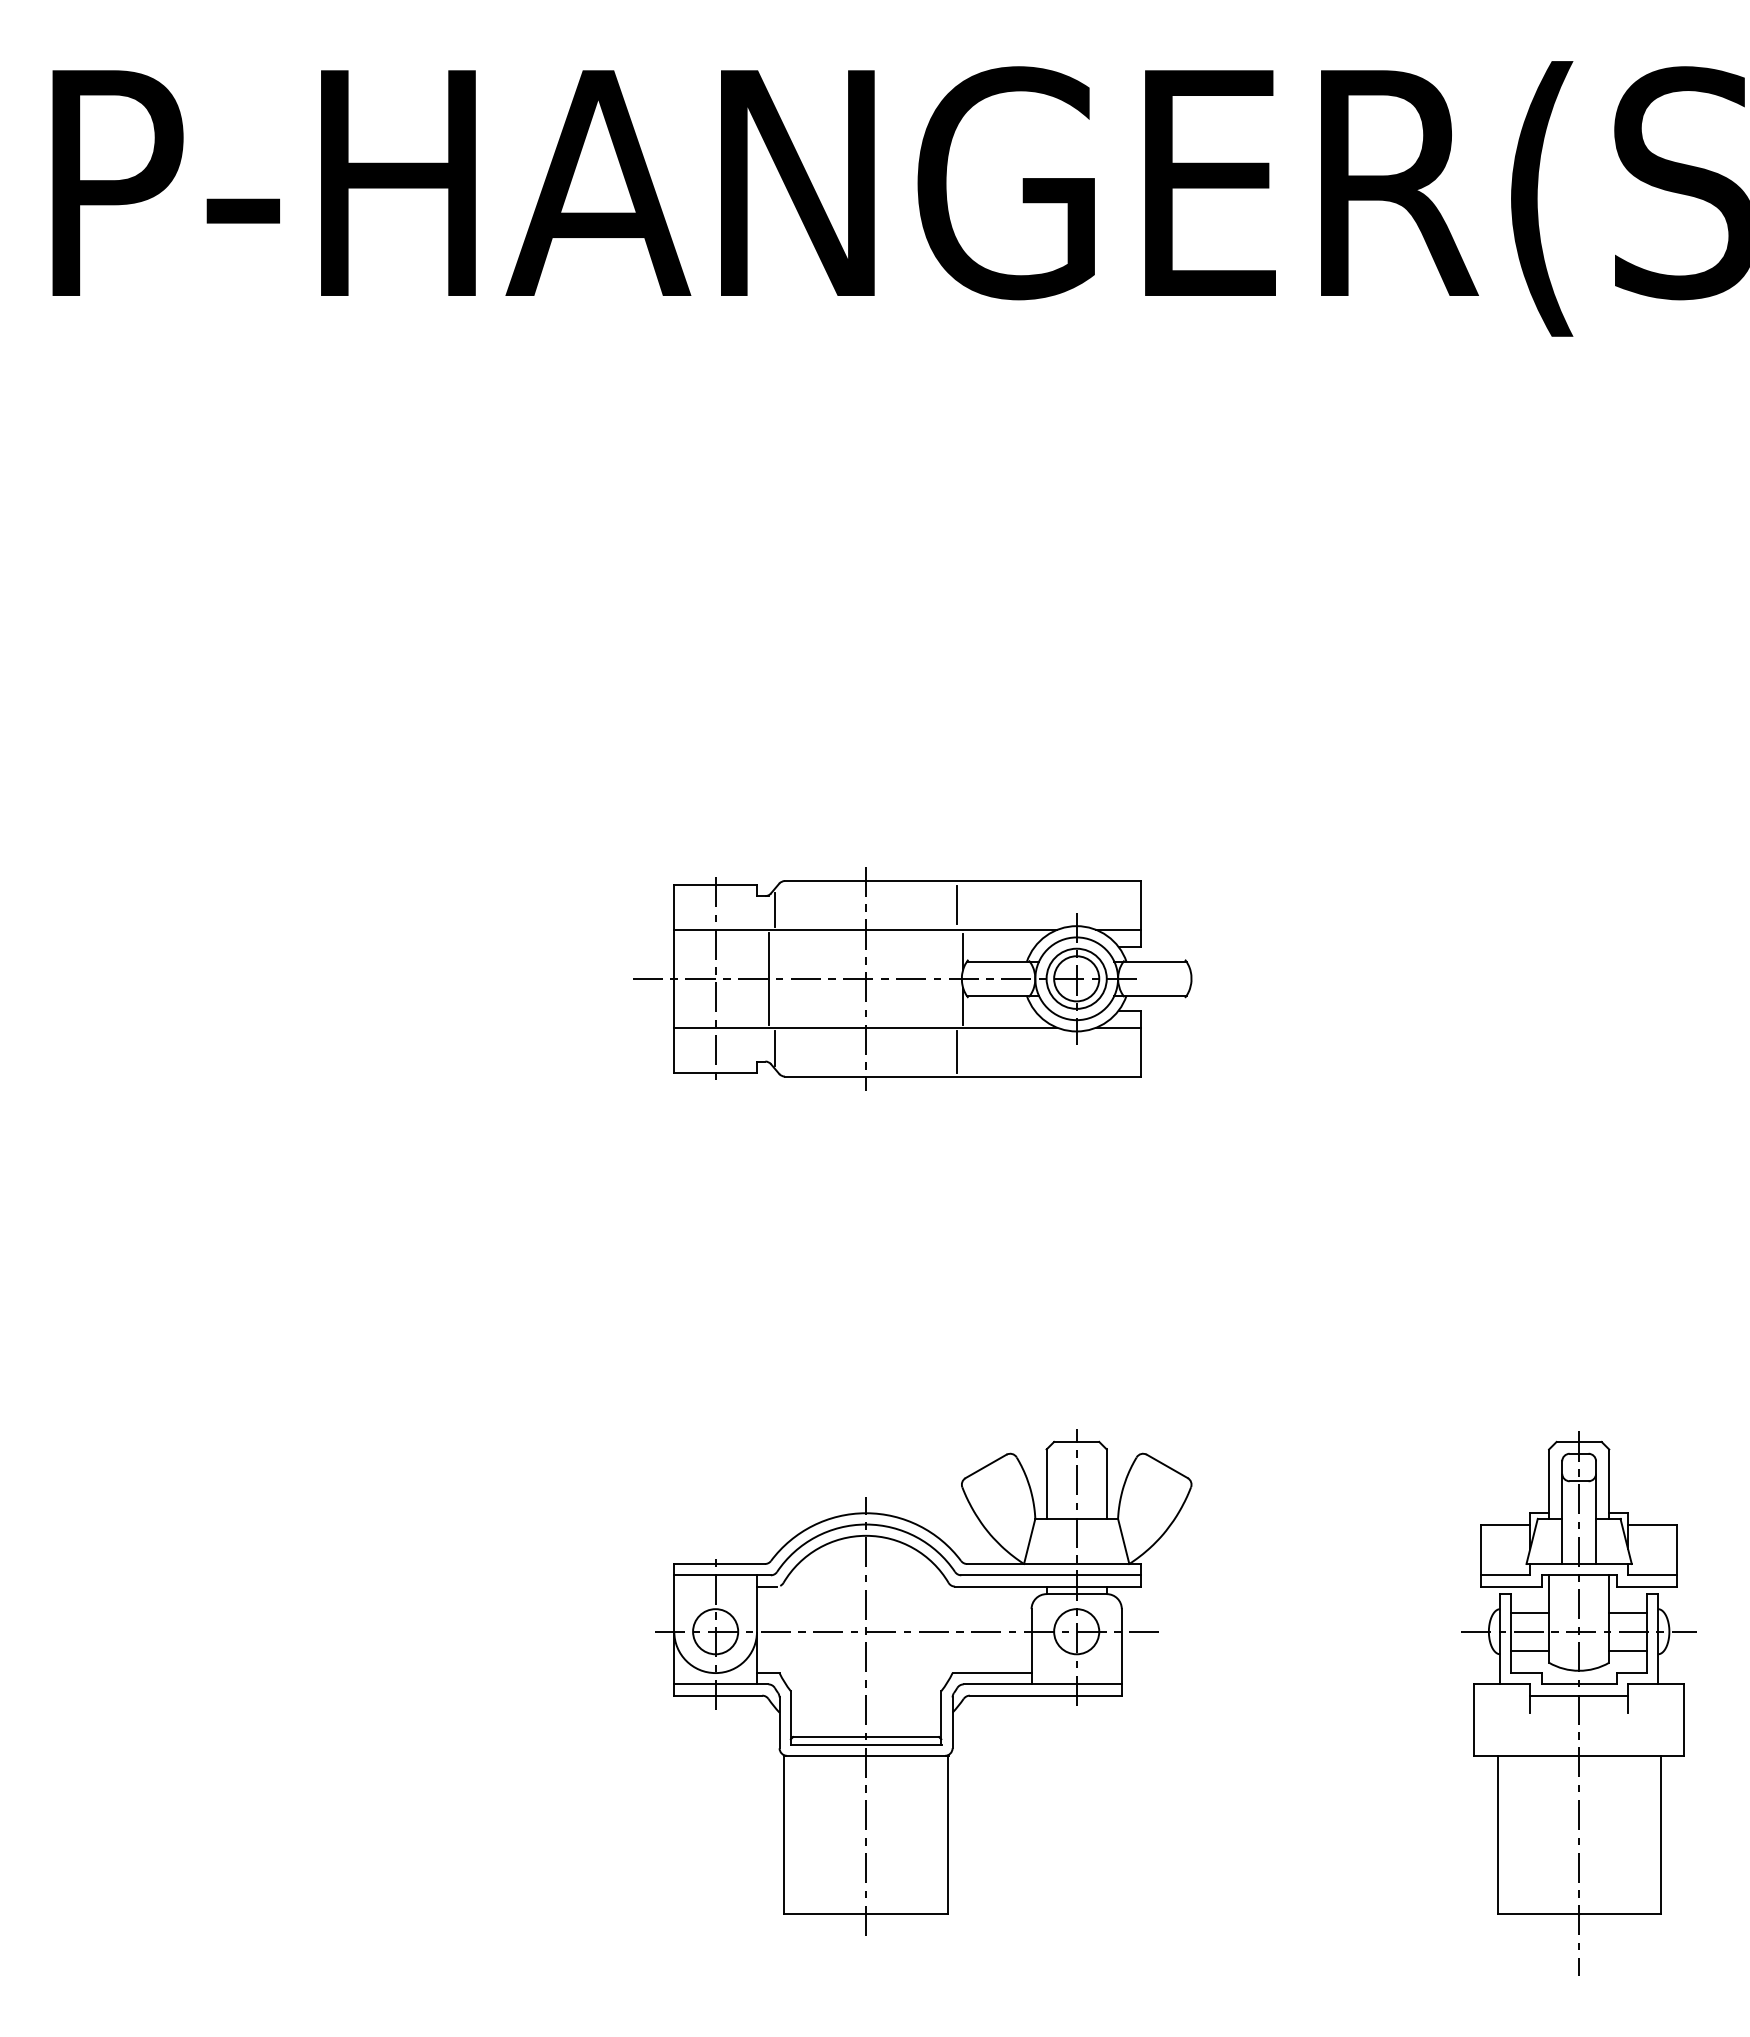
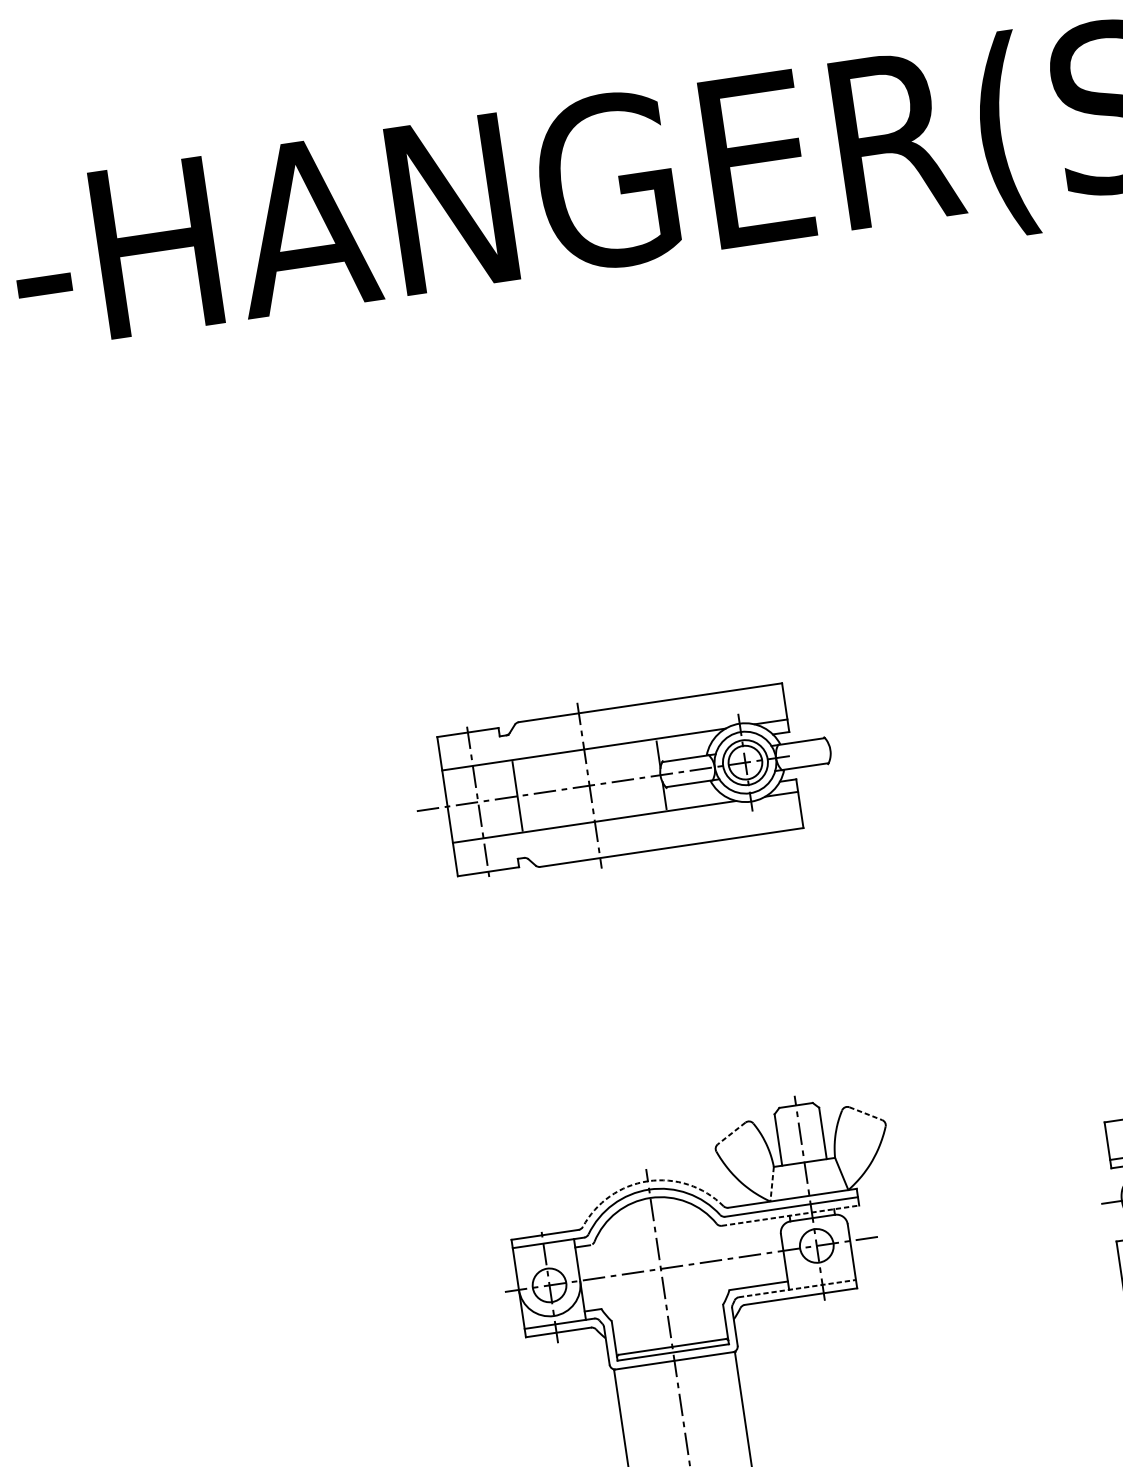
line: (957, 904) -> (649, 720), removed
line: (774, 909) -> (514, 744), removed
line: (774, 1048) -> (529, 847), removed
line: (957, 1051) -> (665, 829), removed
line: (986, 1466) -> (731, 1133), solid -> dashed
line: (1167, 1466) -> (865, 1113), solid -> dashed
arc: (866, 1513) -> (648, 1181), solid -> dashed
line: (1029, 1541) -> (772, 1184), solid -> dashed
line: (1047, 1586) -> (790, 1215), solid -> dashed
line: (1043, 1684) -> (798, 1288), solid -> dashed

